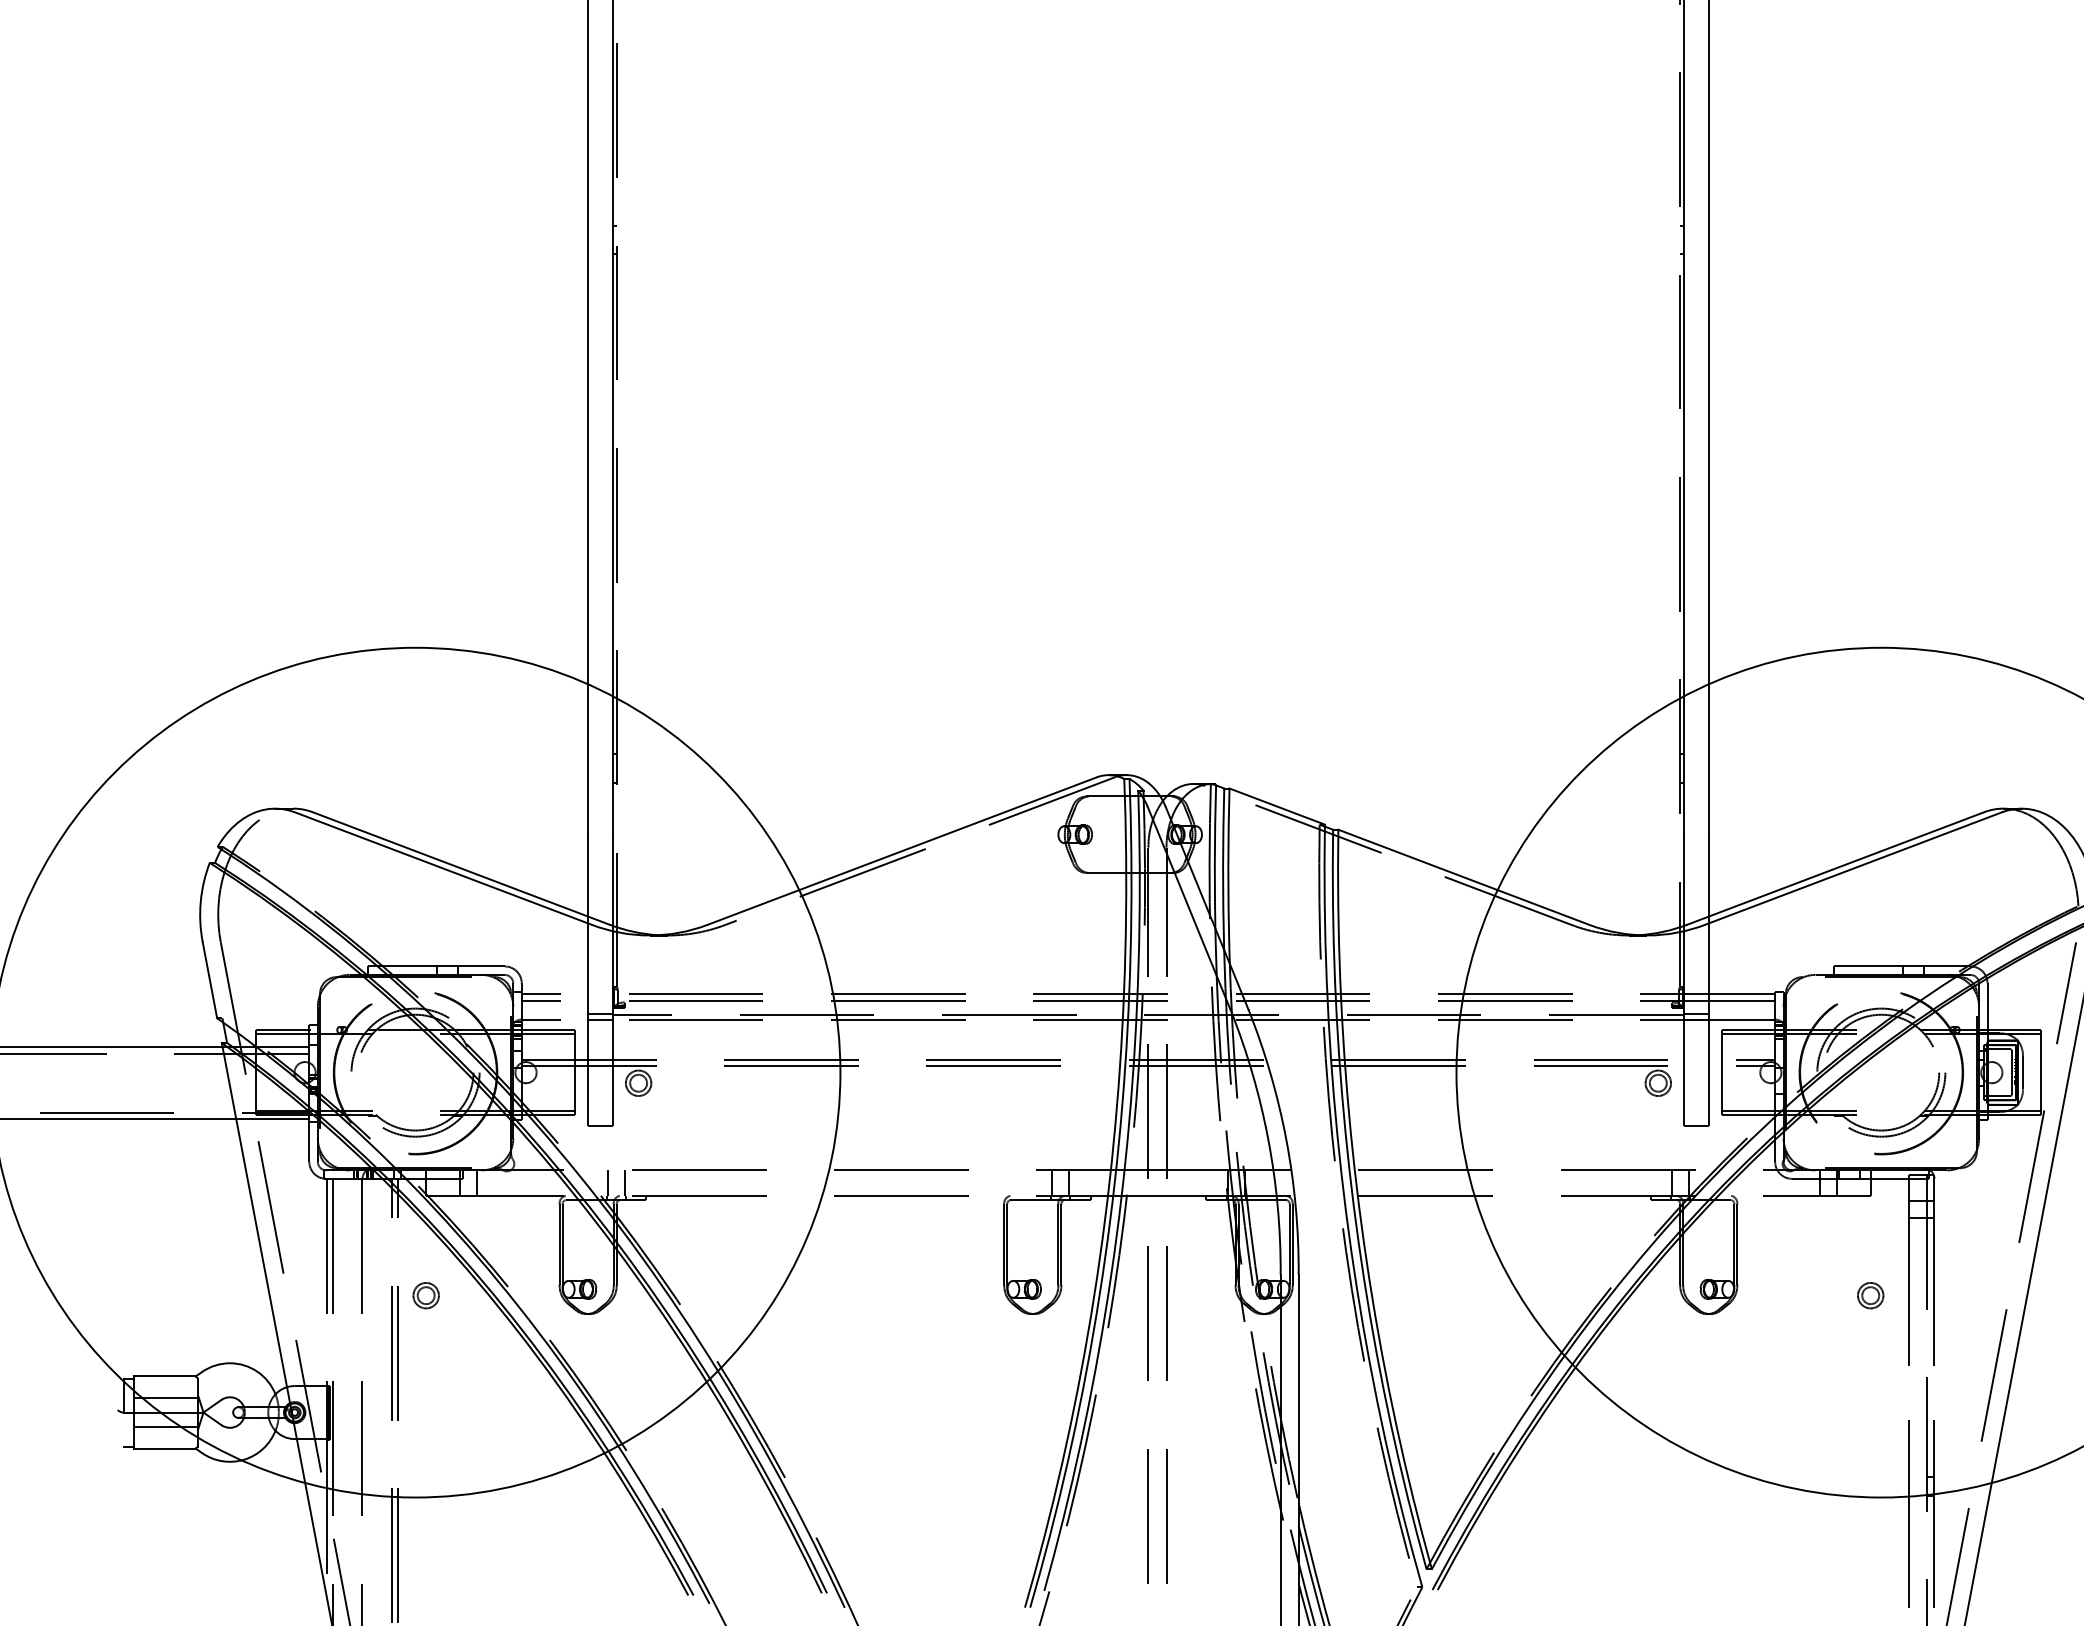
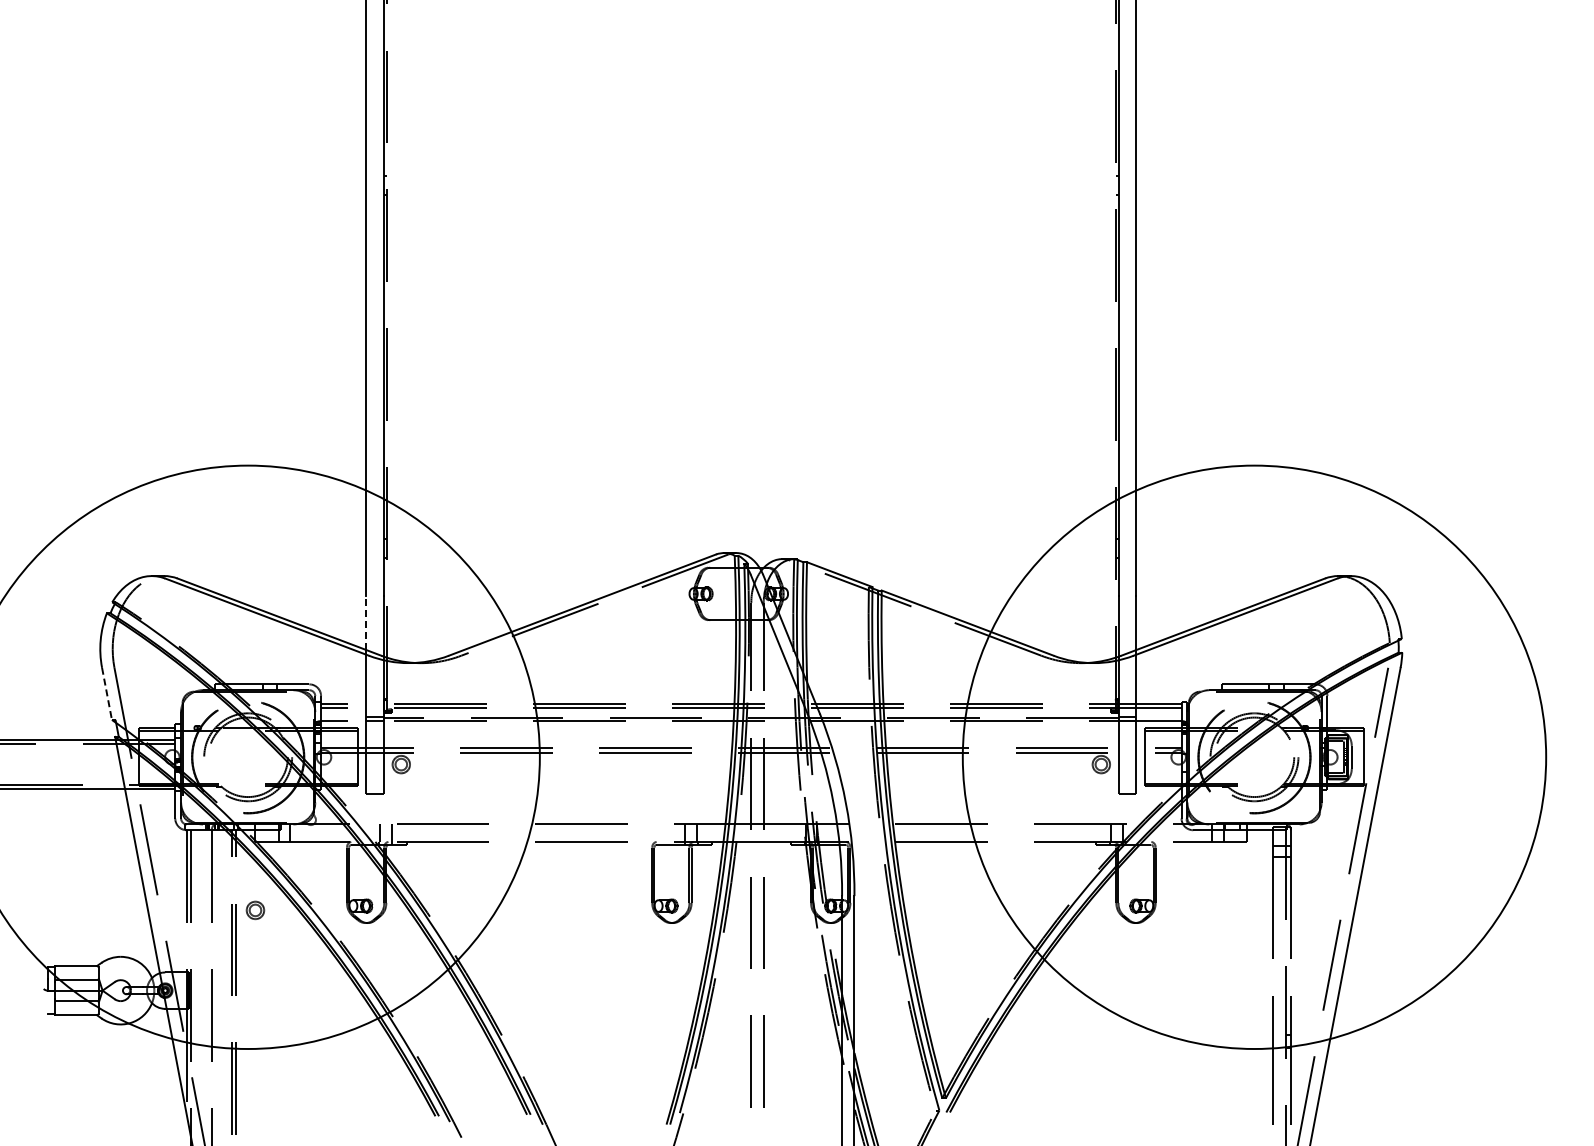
line: (587, 876) -> (366, 622), solid -> dashed
line: (210, 979) -> (107, 693), solid -> dashed
part: (1869, 1294) -> (1246, 909), removed

